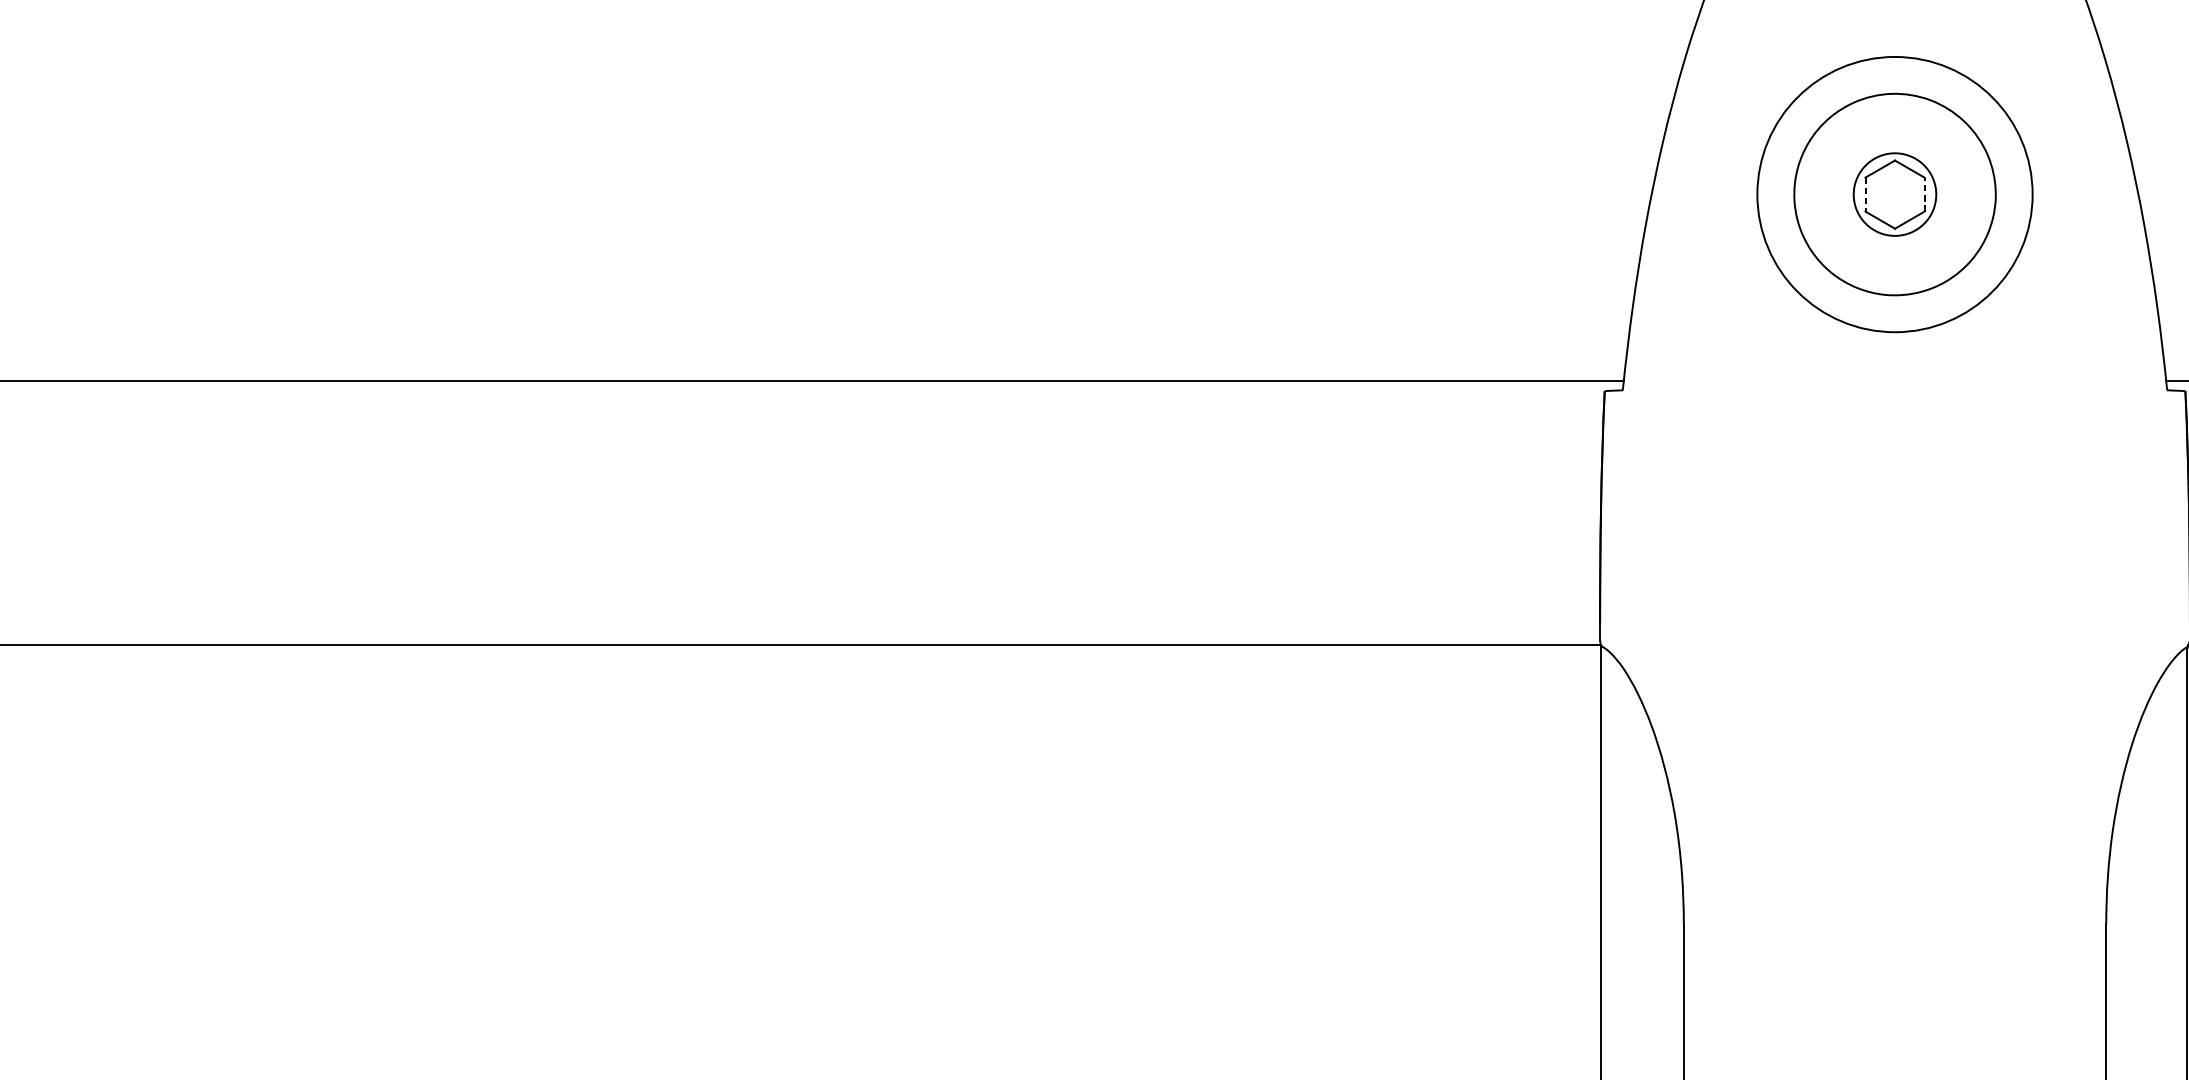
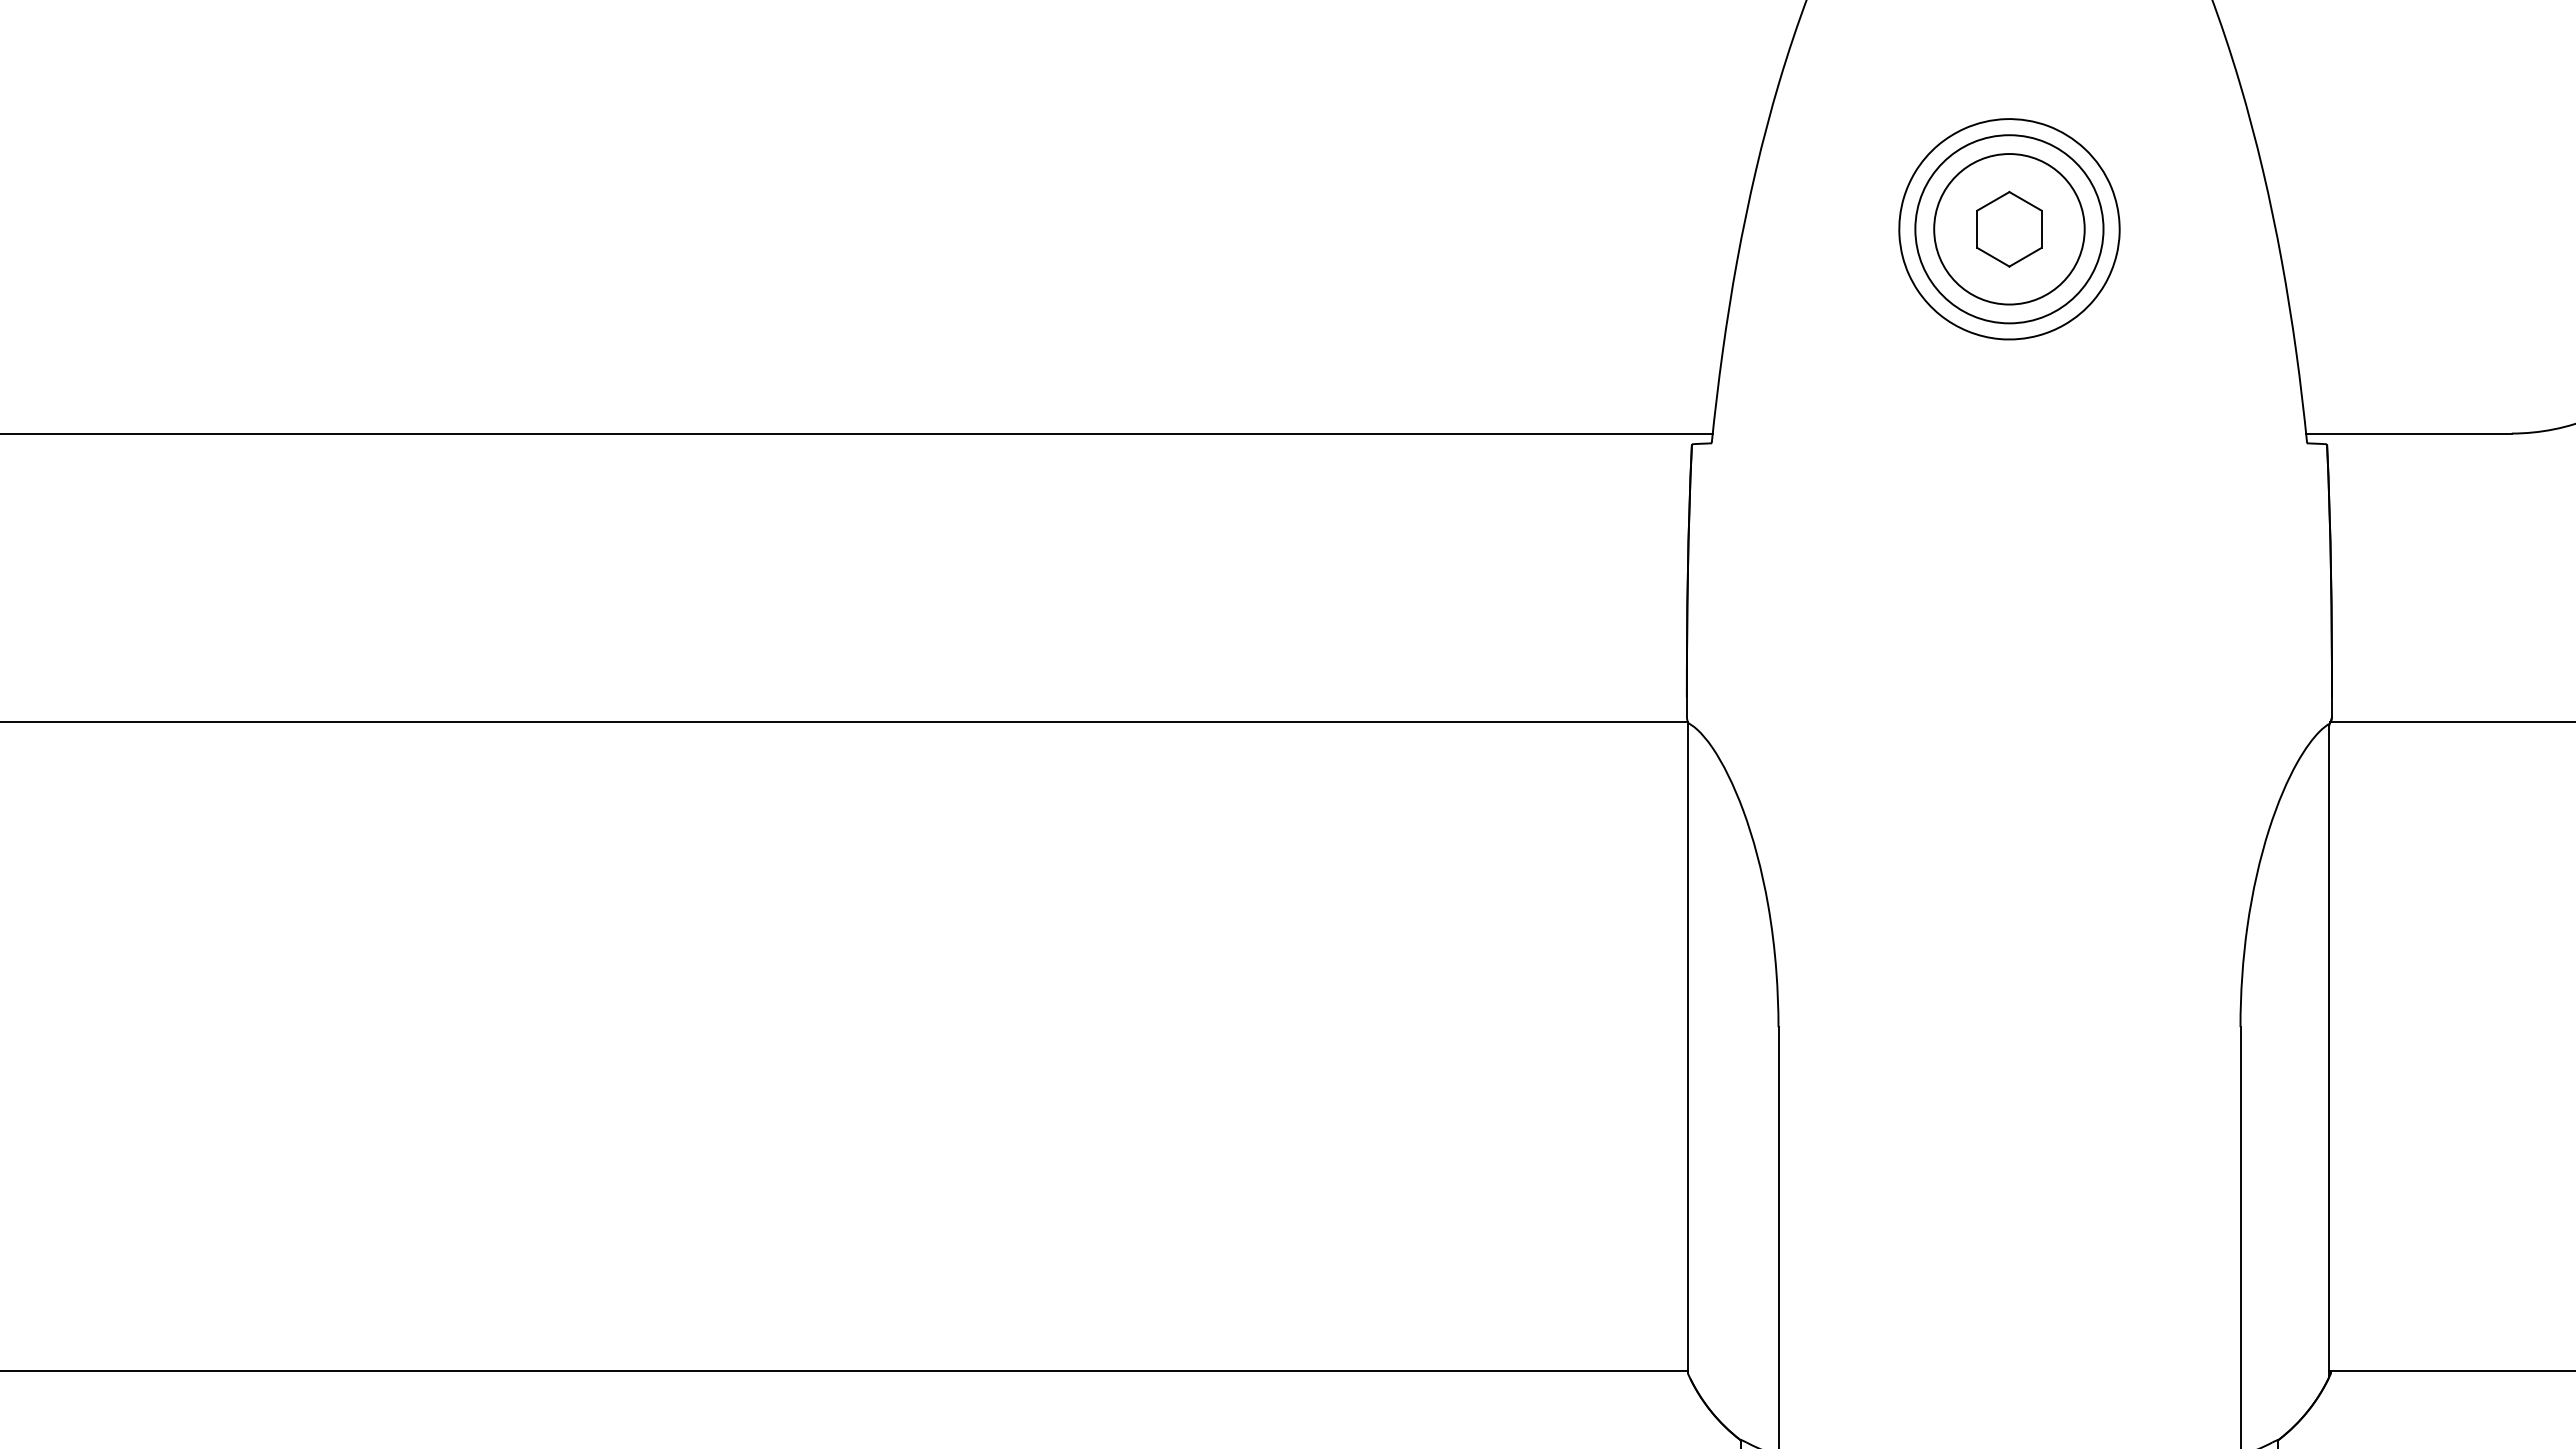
line: (1865, 194) -> (1977, 229), dashed -> solid
circle: (1895, 194) -> (2009, 229), size x0.62
circle: (1895, 194) -> (2009, 229), size x1.67
line: (1924, 194) -> (2041, 229), dashed -> solid

